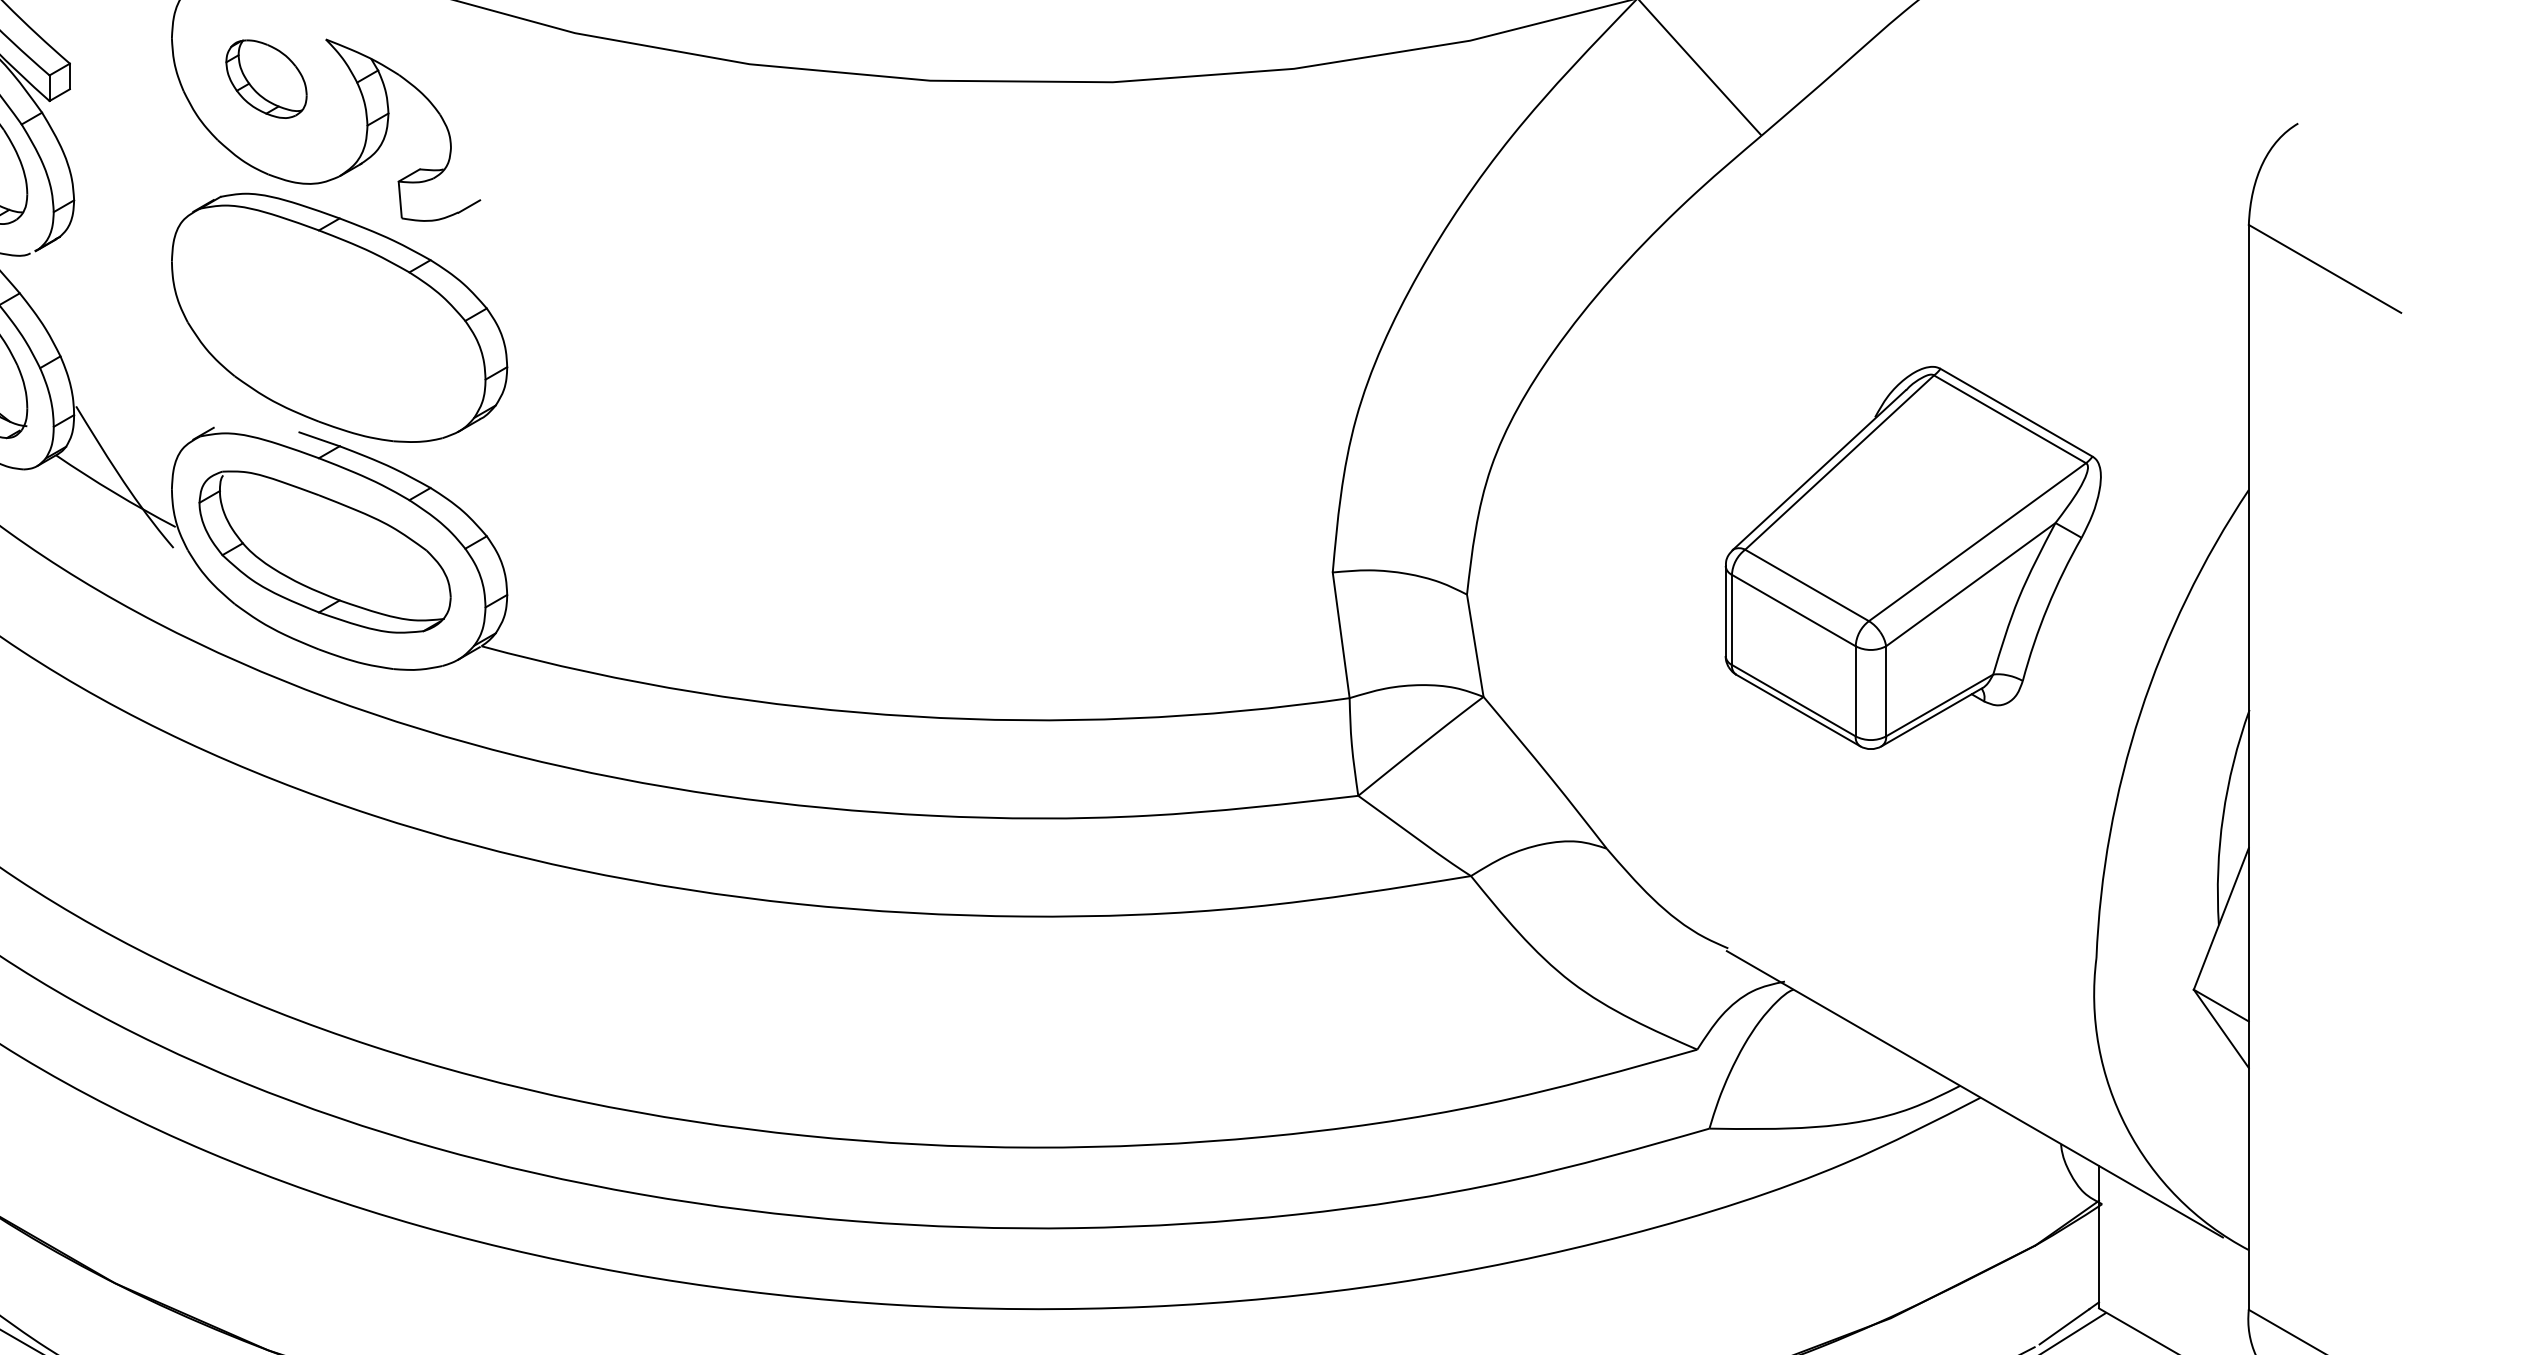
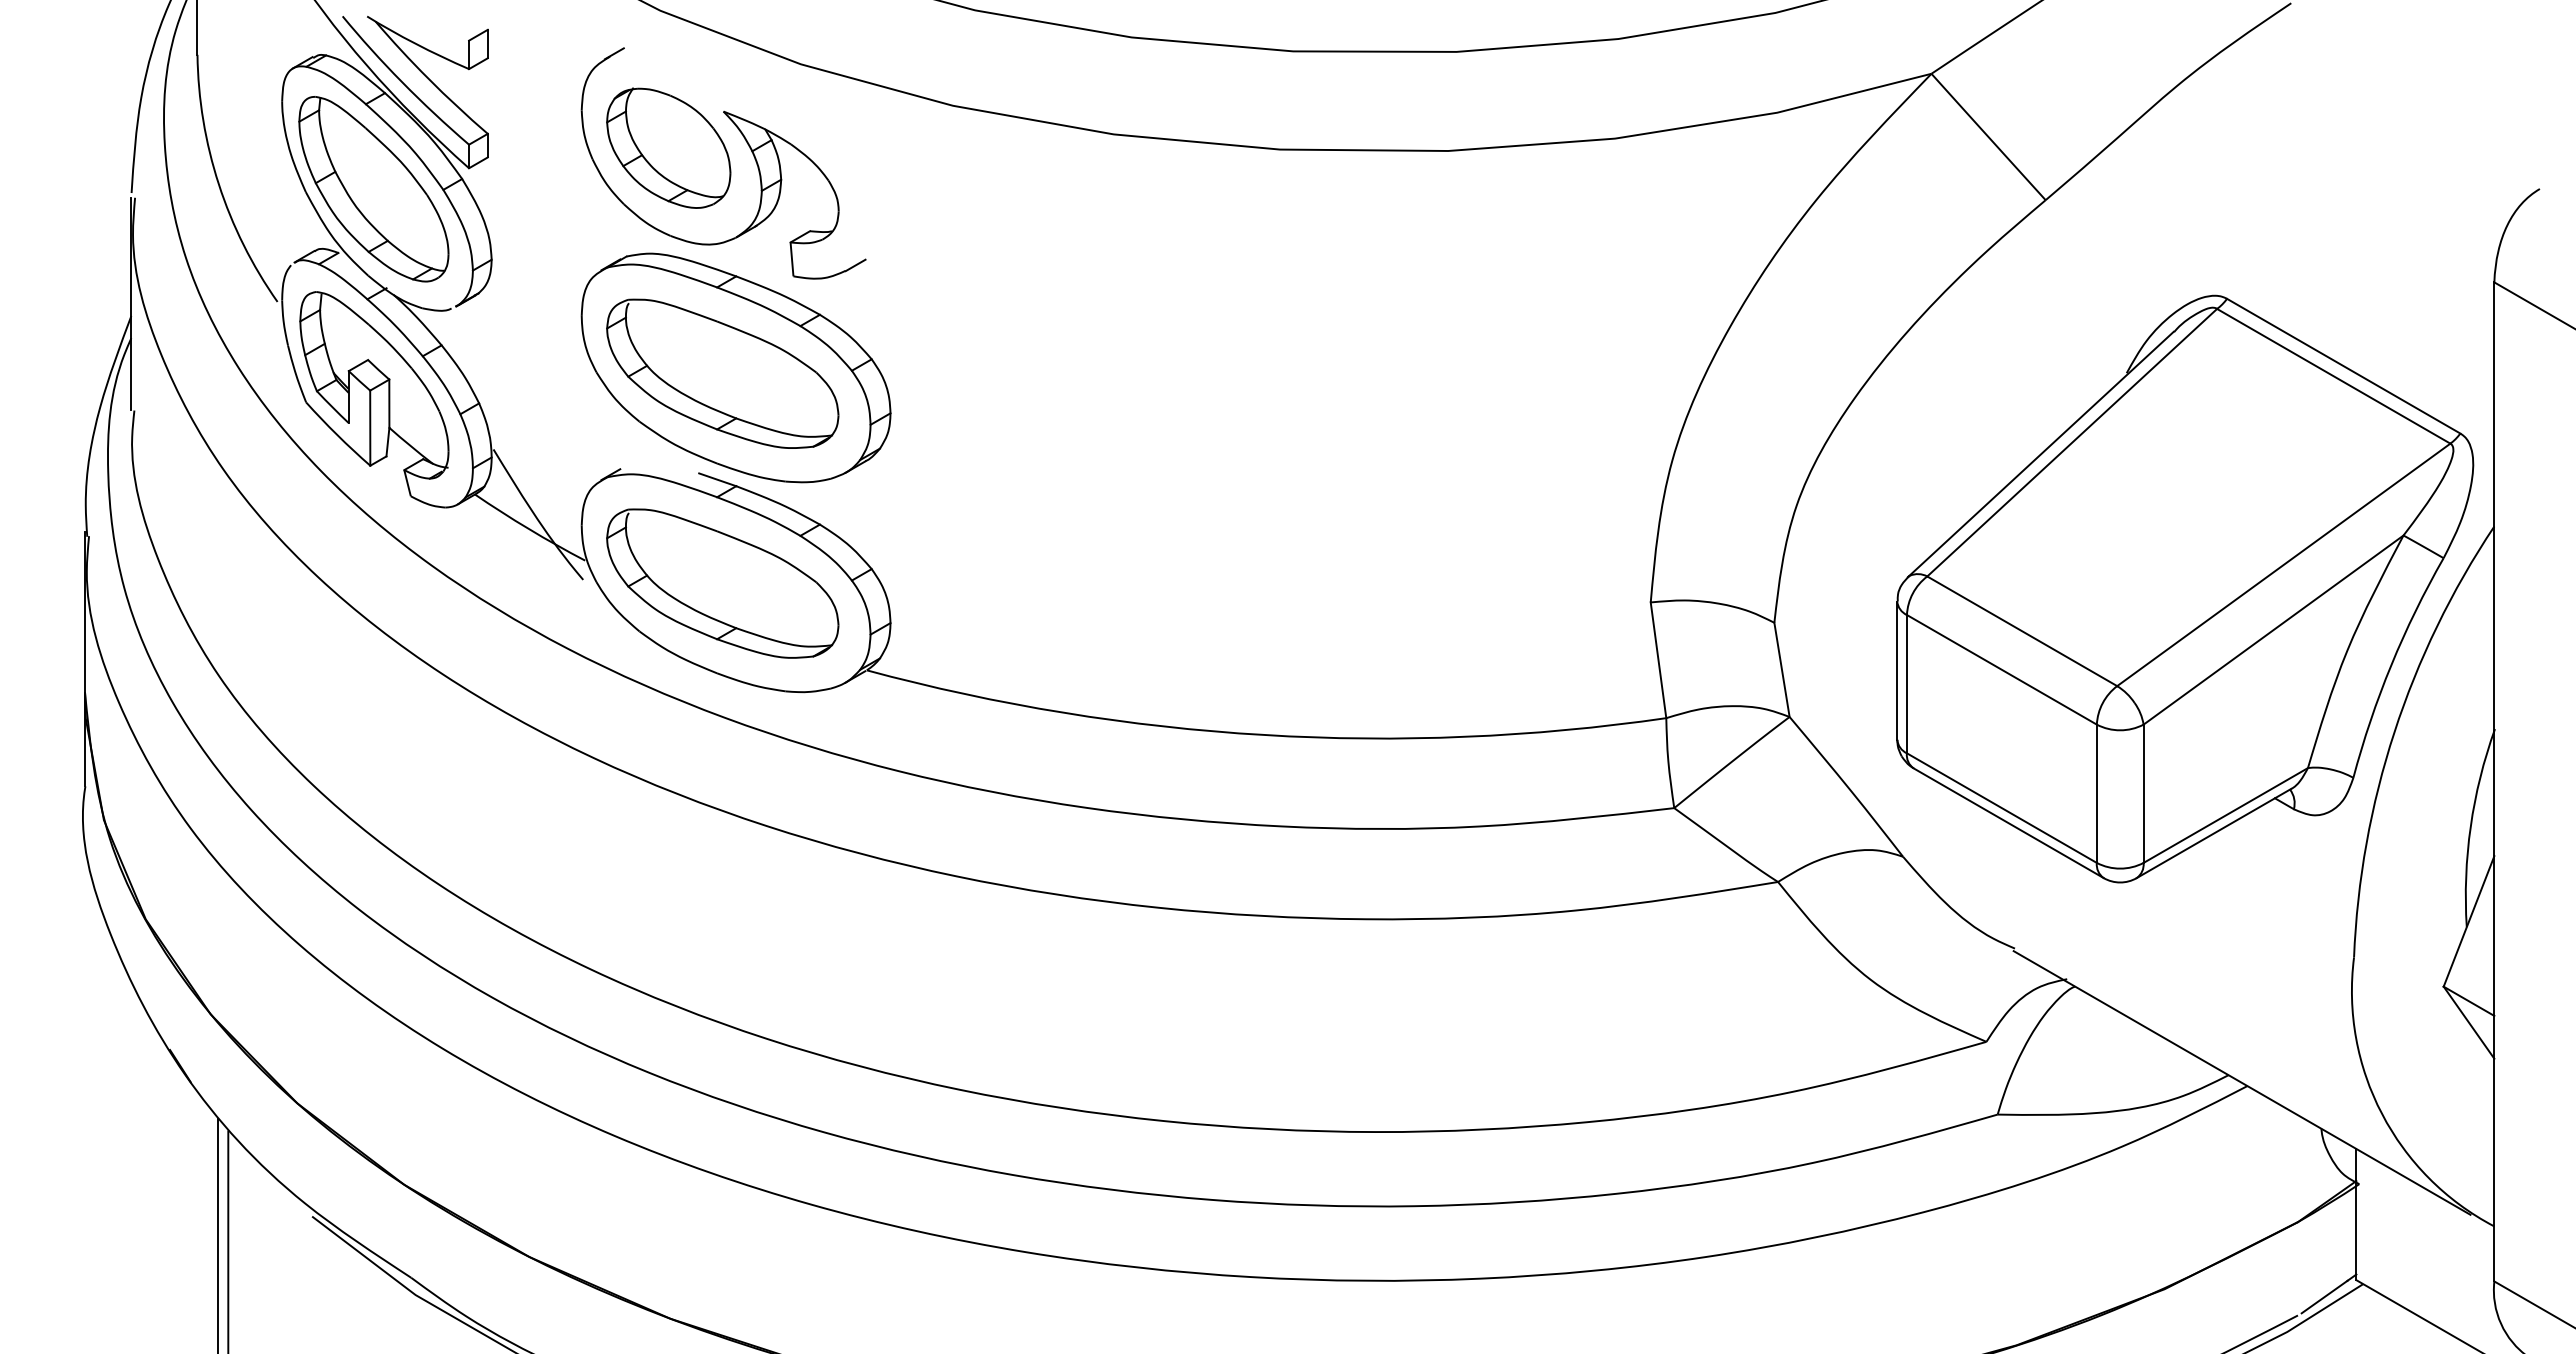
part: (266, 78) -> (668, 147), size x1.67
part: (324, 323) -> (722, 373), added
part: (1913, 557) -> (2185, 588), size x1.67

